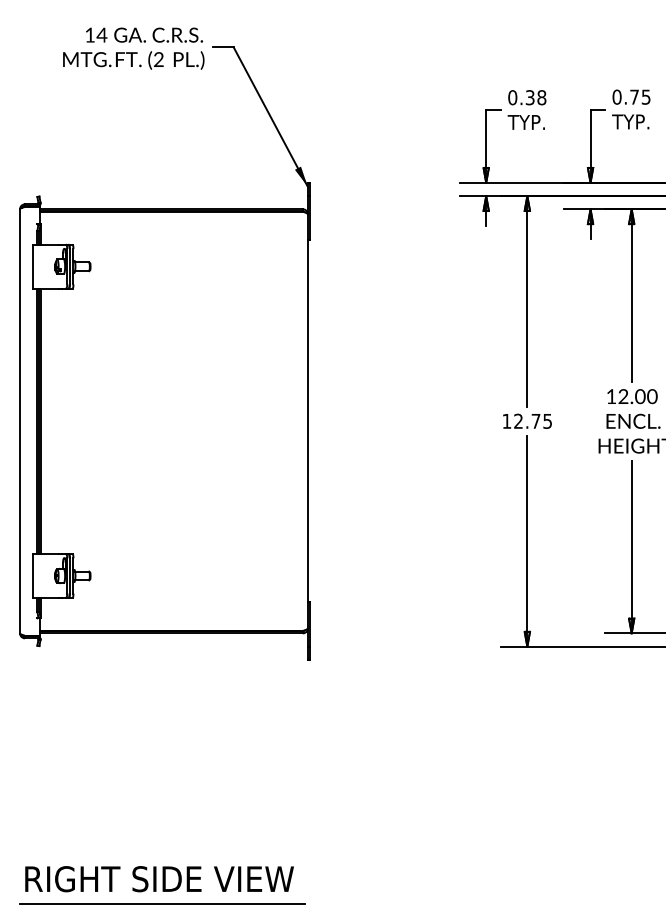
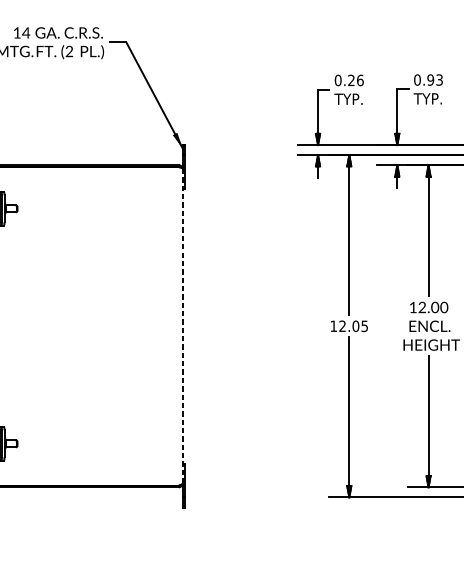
text: (640, 96) -> (435, 79), 0.75 -> 0.93
text: (535, 97) -> (355, 80), 0.38 -> 0.26
text: (535, 420) -> (355, 325), 12.75 -> 12.05
line: (307, 421) -> (182, 326), solid -> dashed

